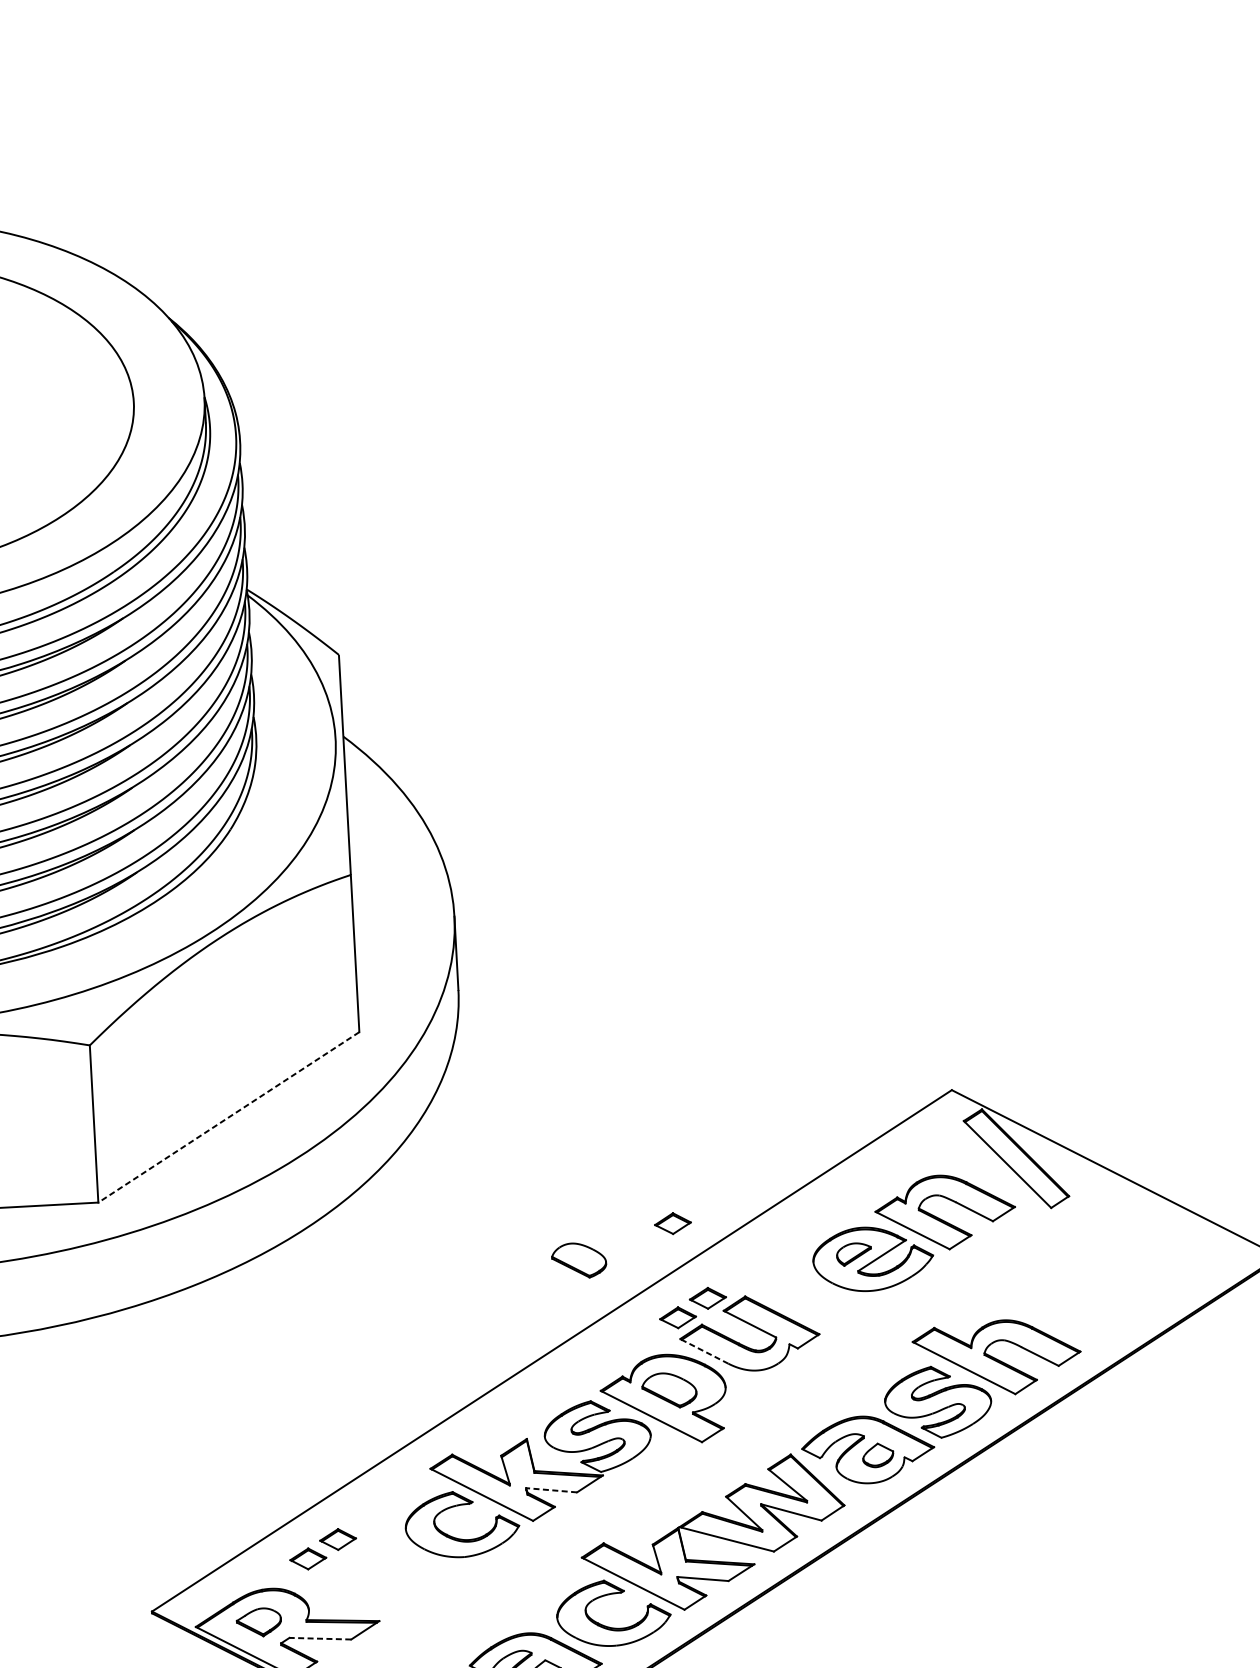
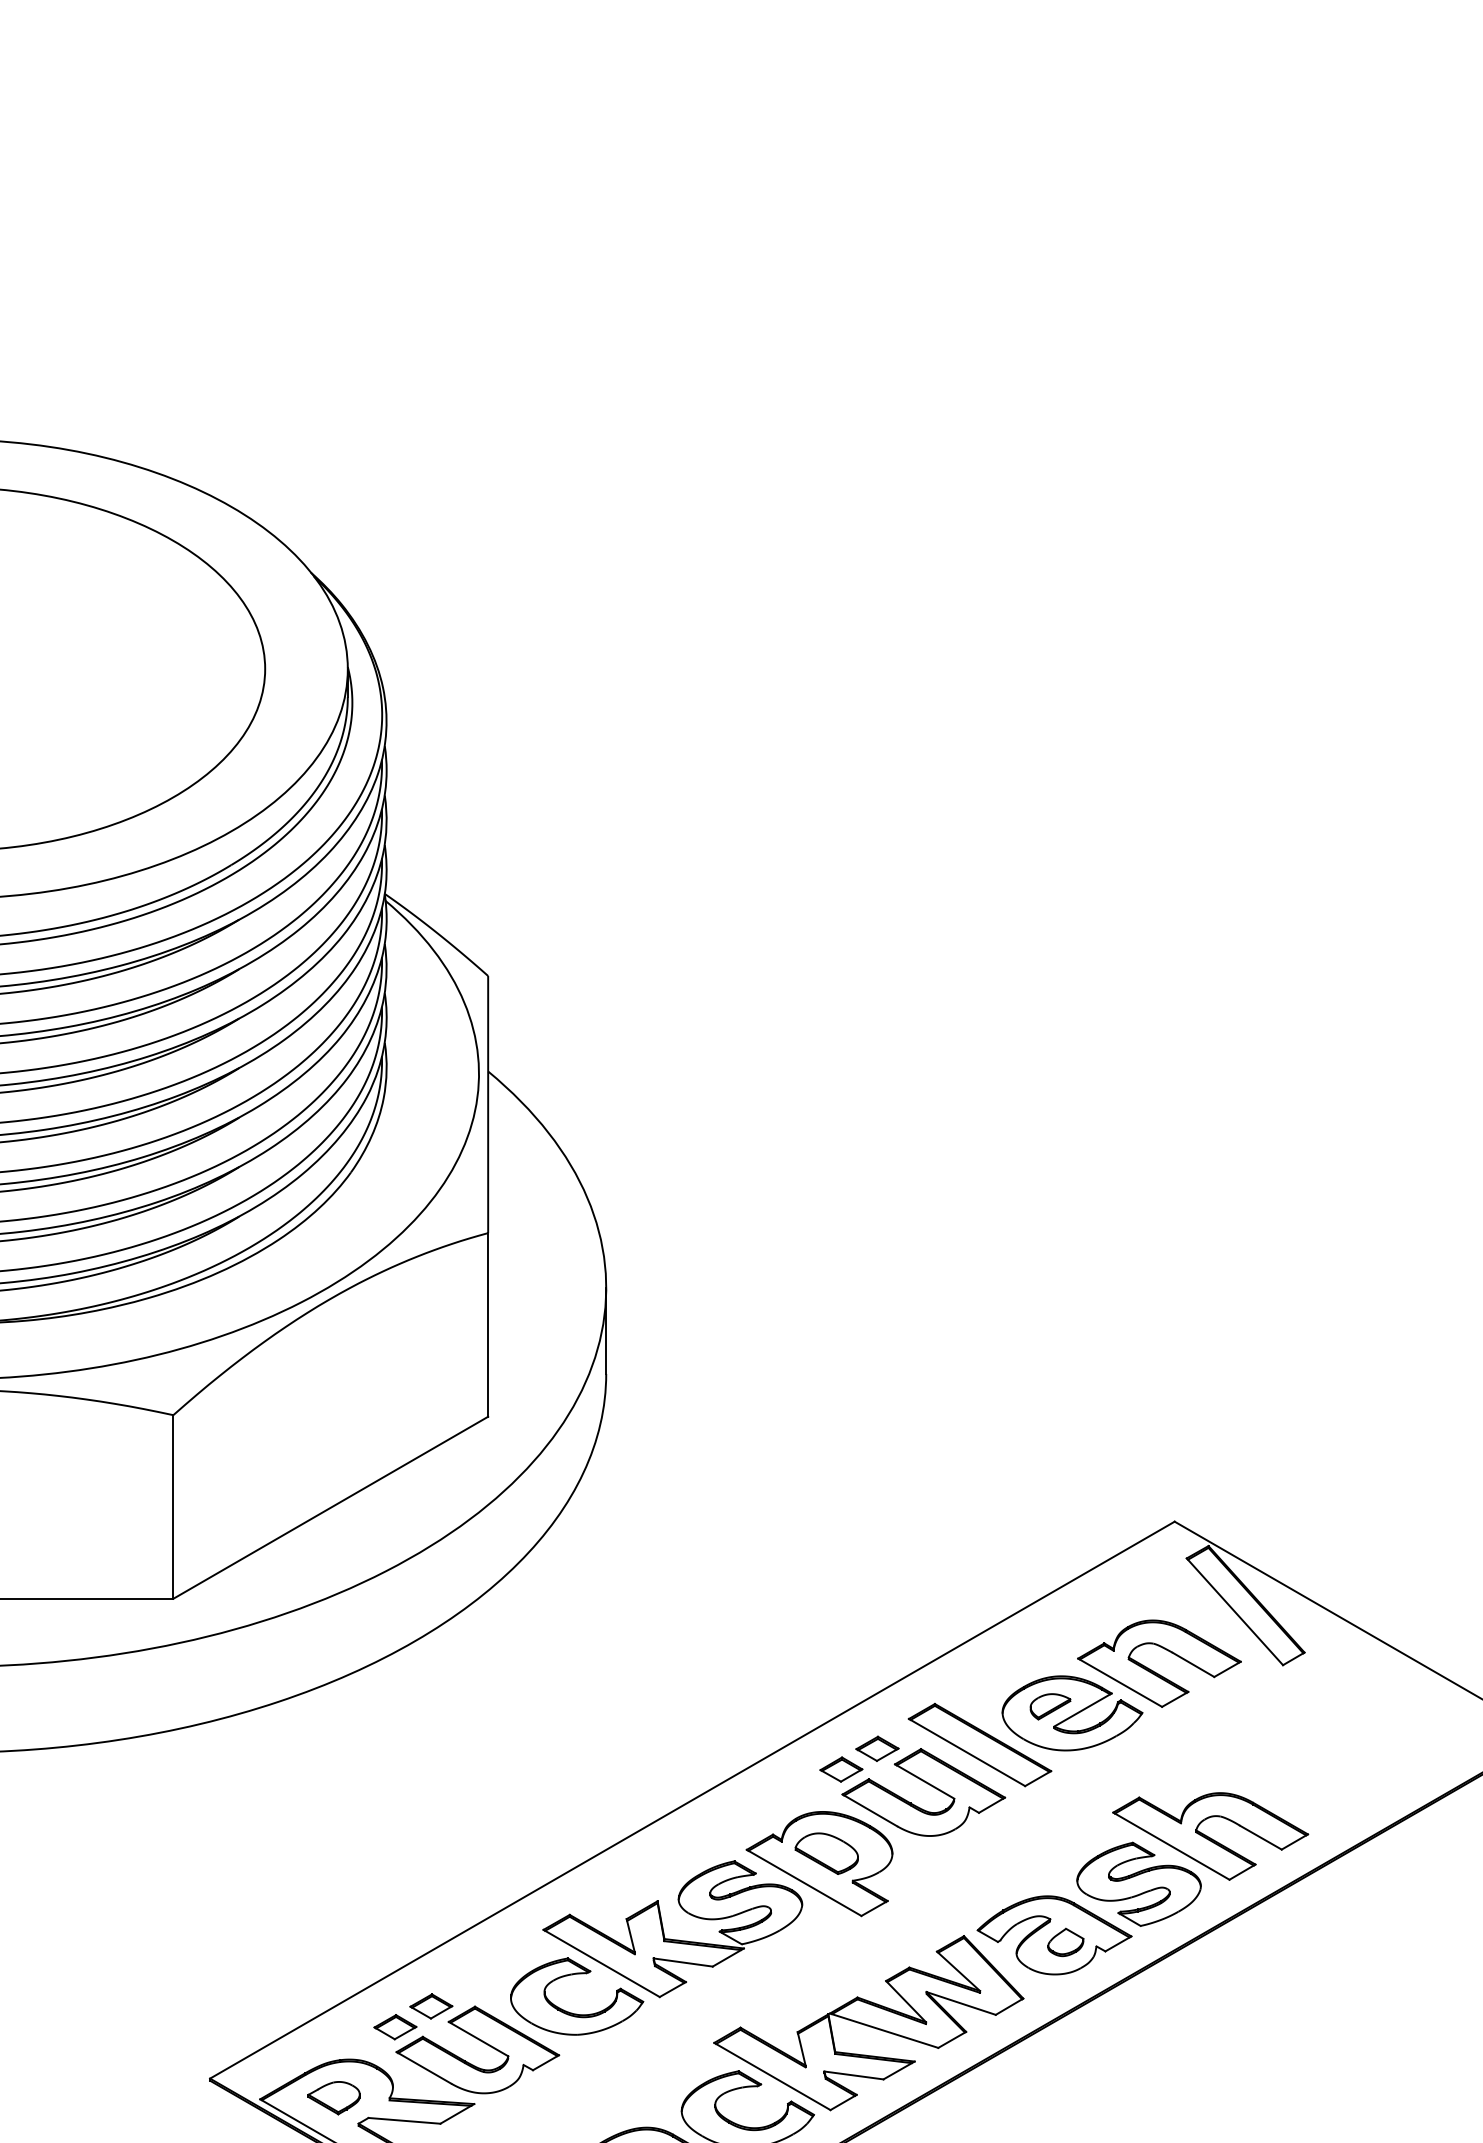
line: (228, 1117) -> (330, 1507), dashed -> solid
part: (673, 1223) -> (841, 1659), removed
part: (578, 1260) -> (729, 1696), removed
part: (795, 1289) -> (979, 1744), added
line: (704, 1351) -> (869, 1810), dashed -> solid
line: (551, 1490) -> (683, 1962), dashed -> solid
part: (381, 1567) -> (480, 2041), added
line: (320, 1638) -> (404, 2120), dashed -> solid

